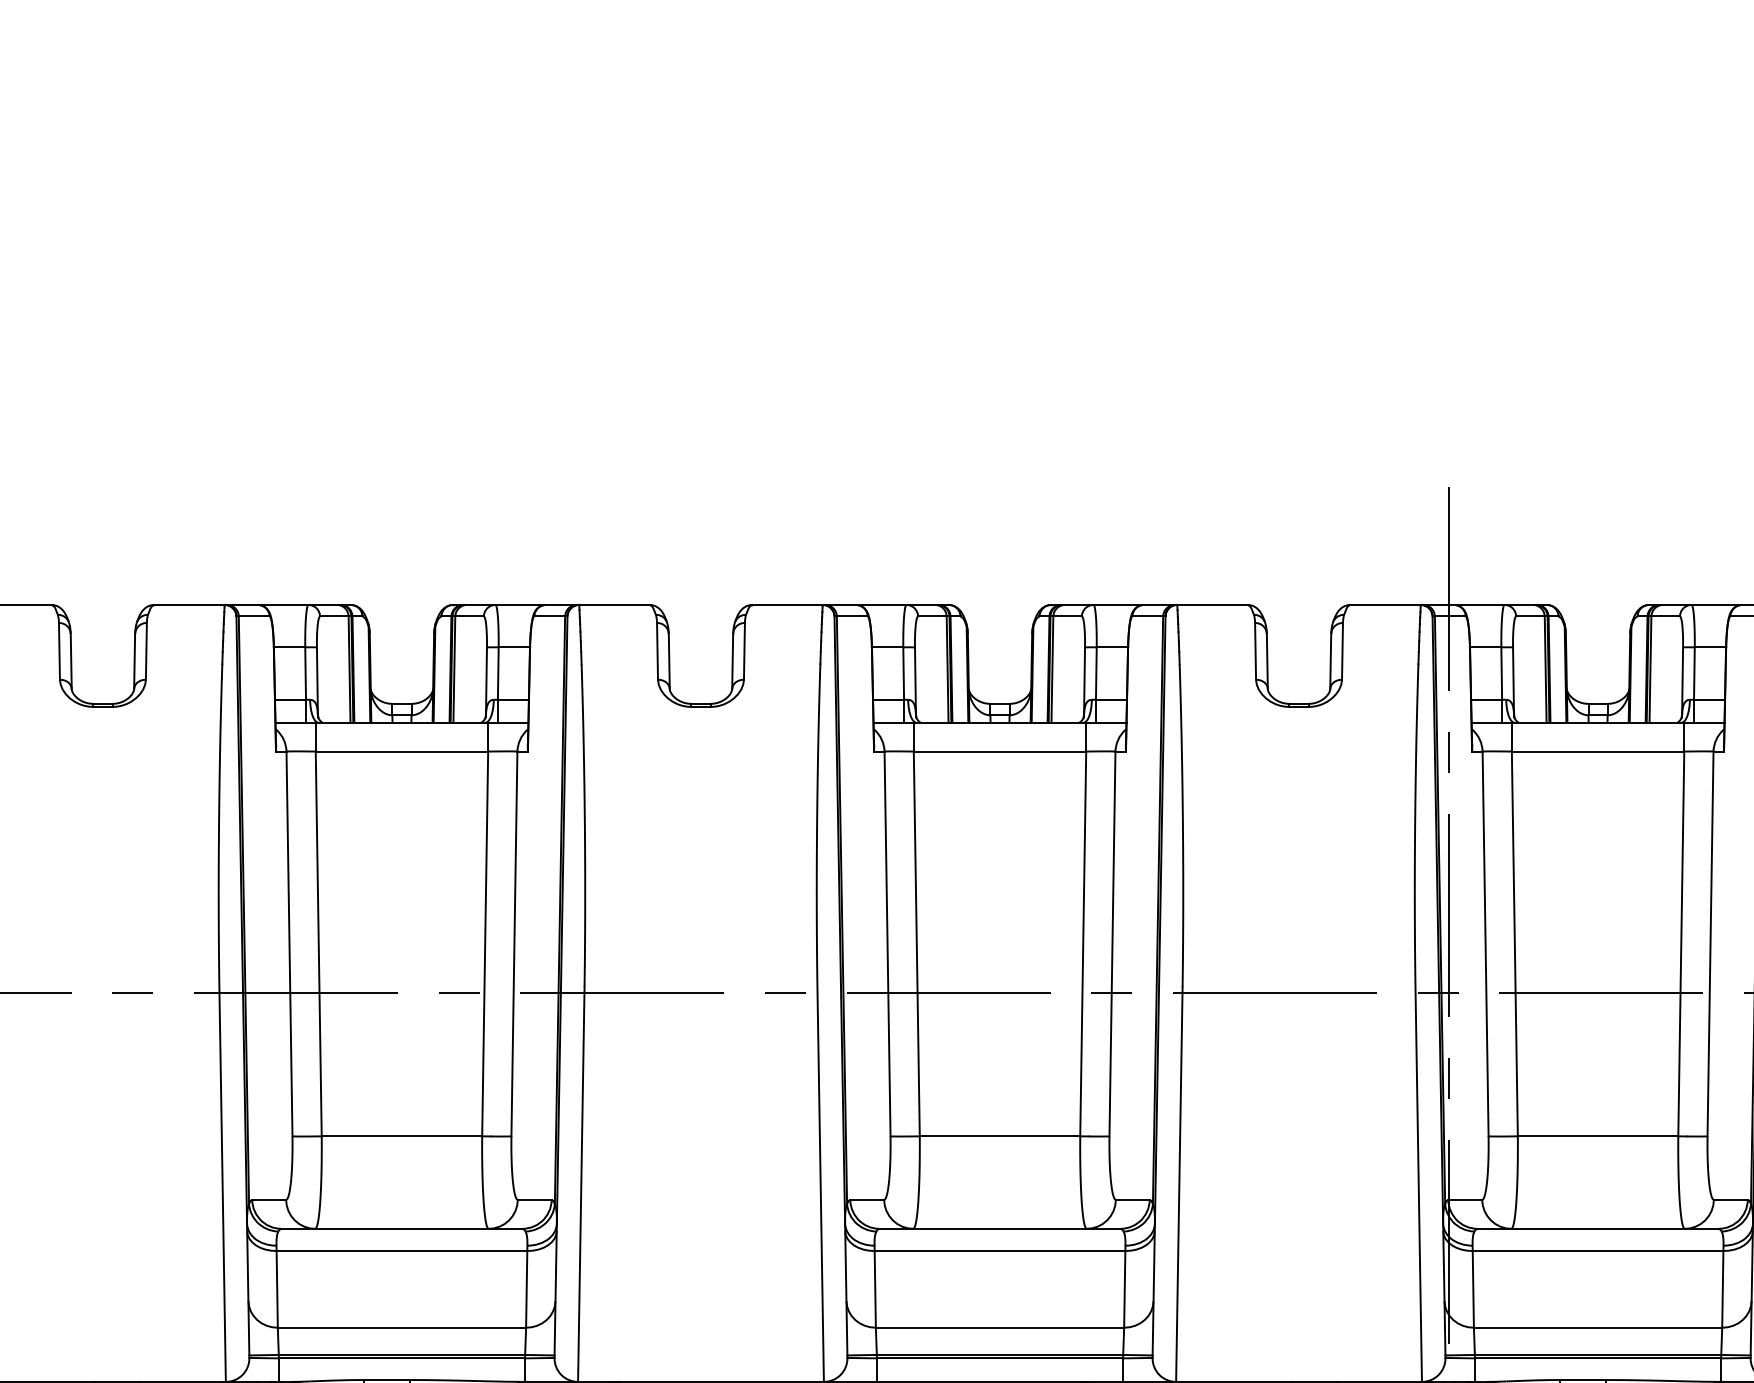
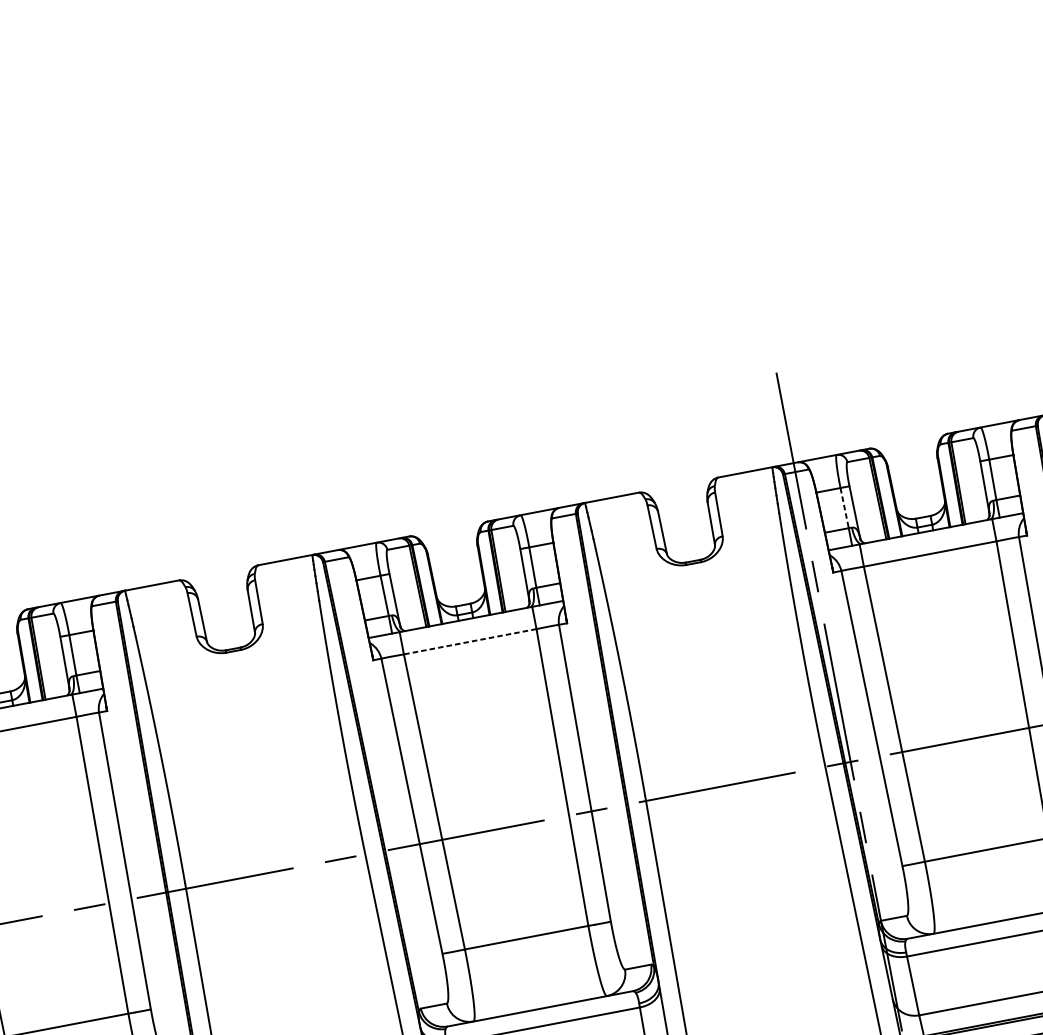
line: (1501, 674) -> (844, 508), solid -> dashed
line: (999, 751) -> (469, 641), solid -> dashed

